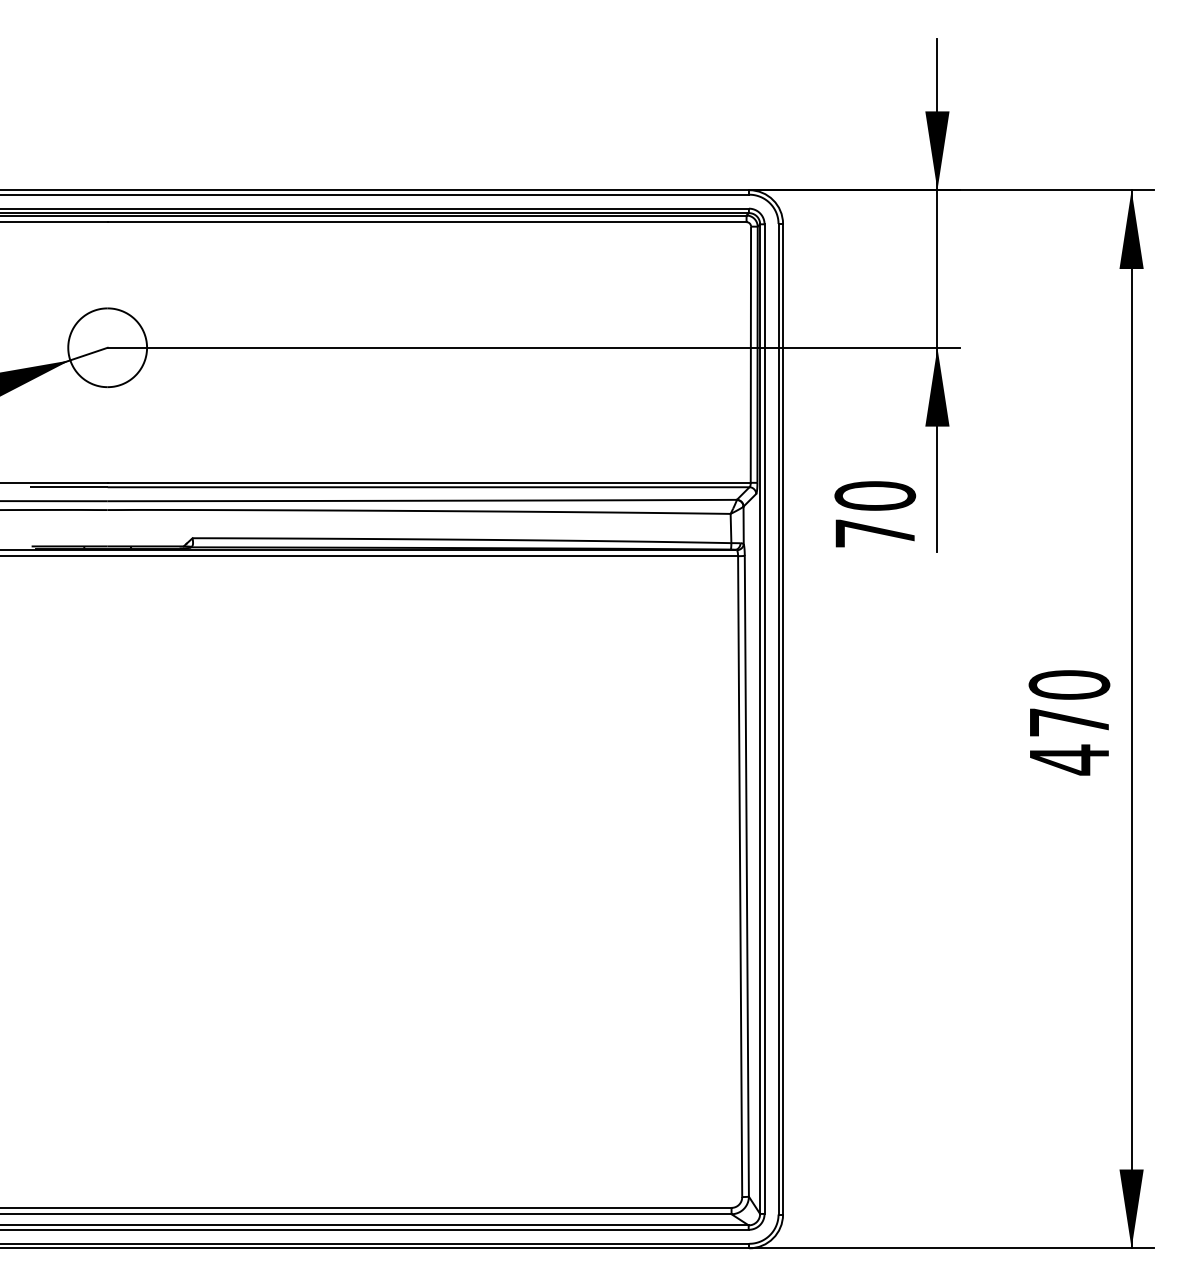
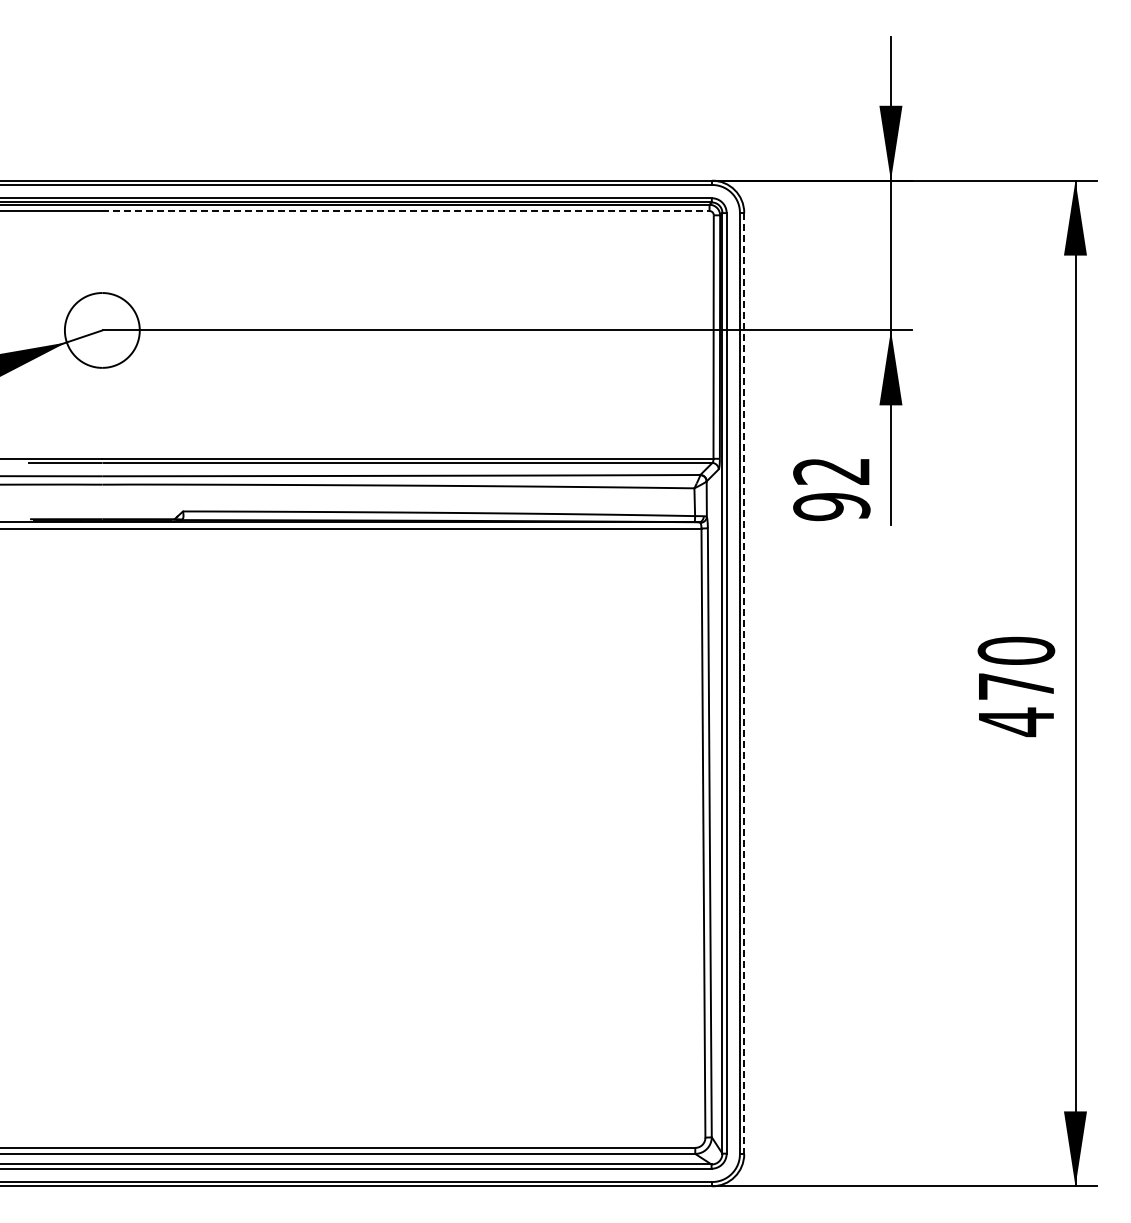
line: (426, 222) -> (405, 211), solid -> dashed
text: (874, 515) -> (831, 489), 70 -> 92
line: (783, 719) -> (744, 683), solid -> dashed

